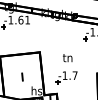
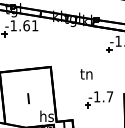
part: (66, 77) -> (98, 99), moved

